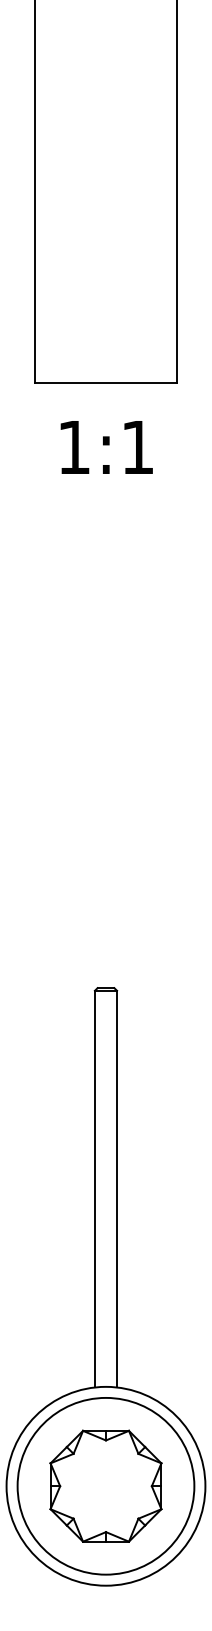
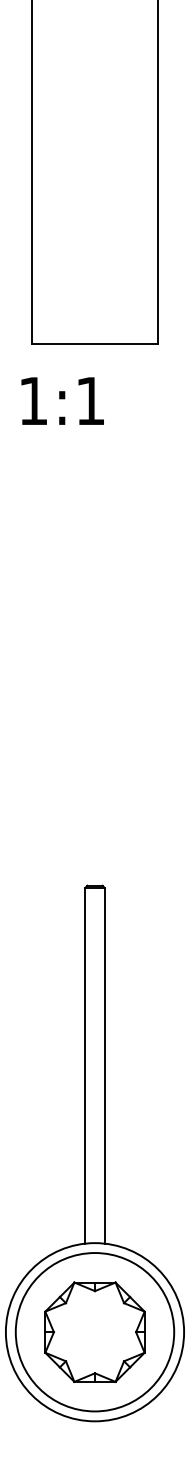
text: (106, 446) -> (62, 400), moved

